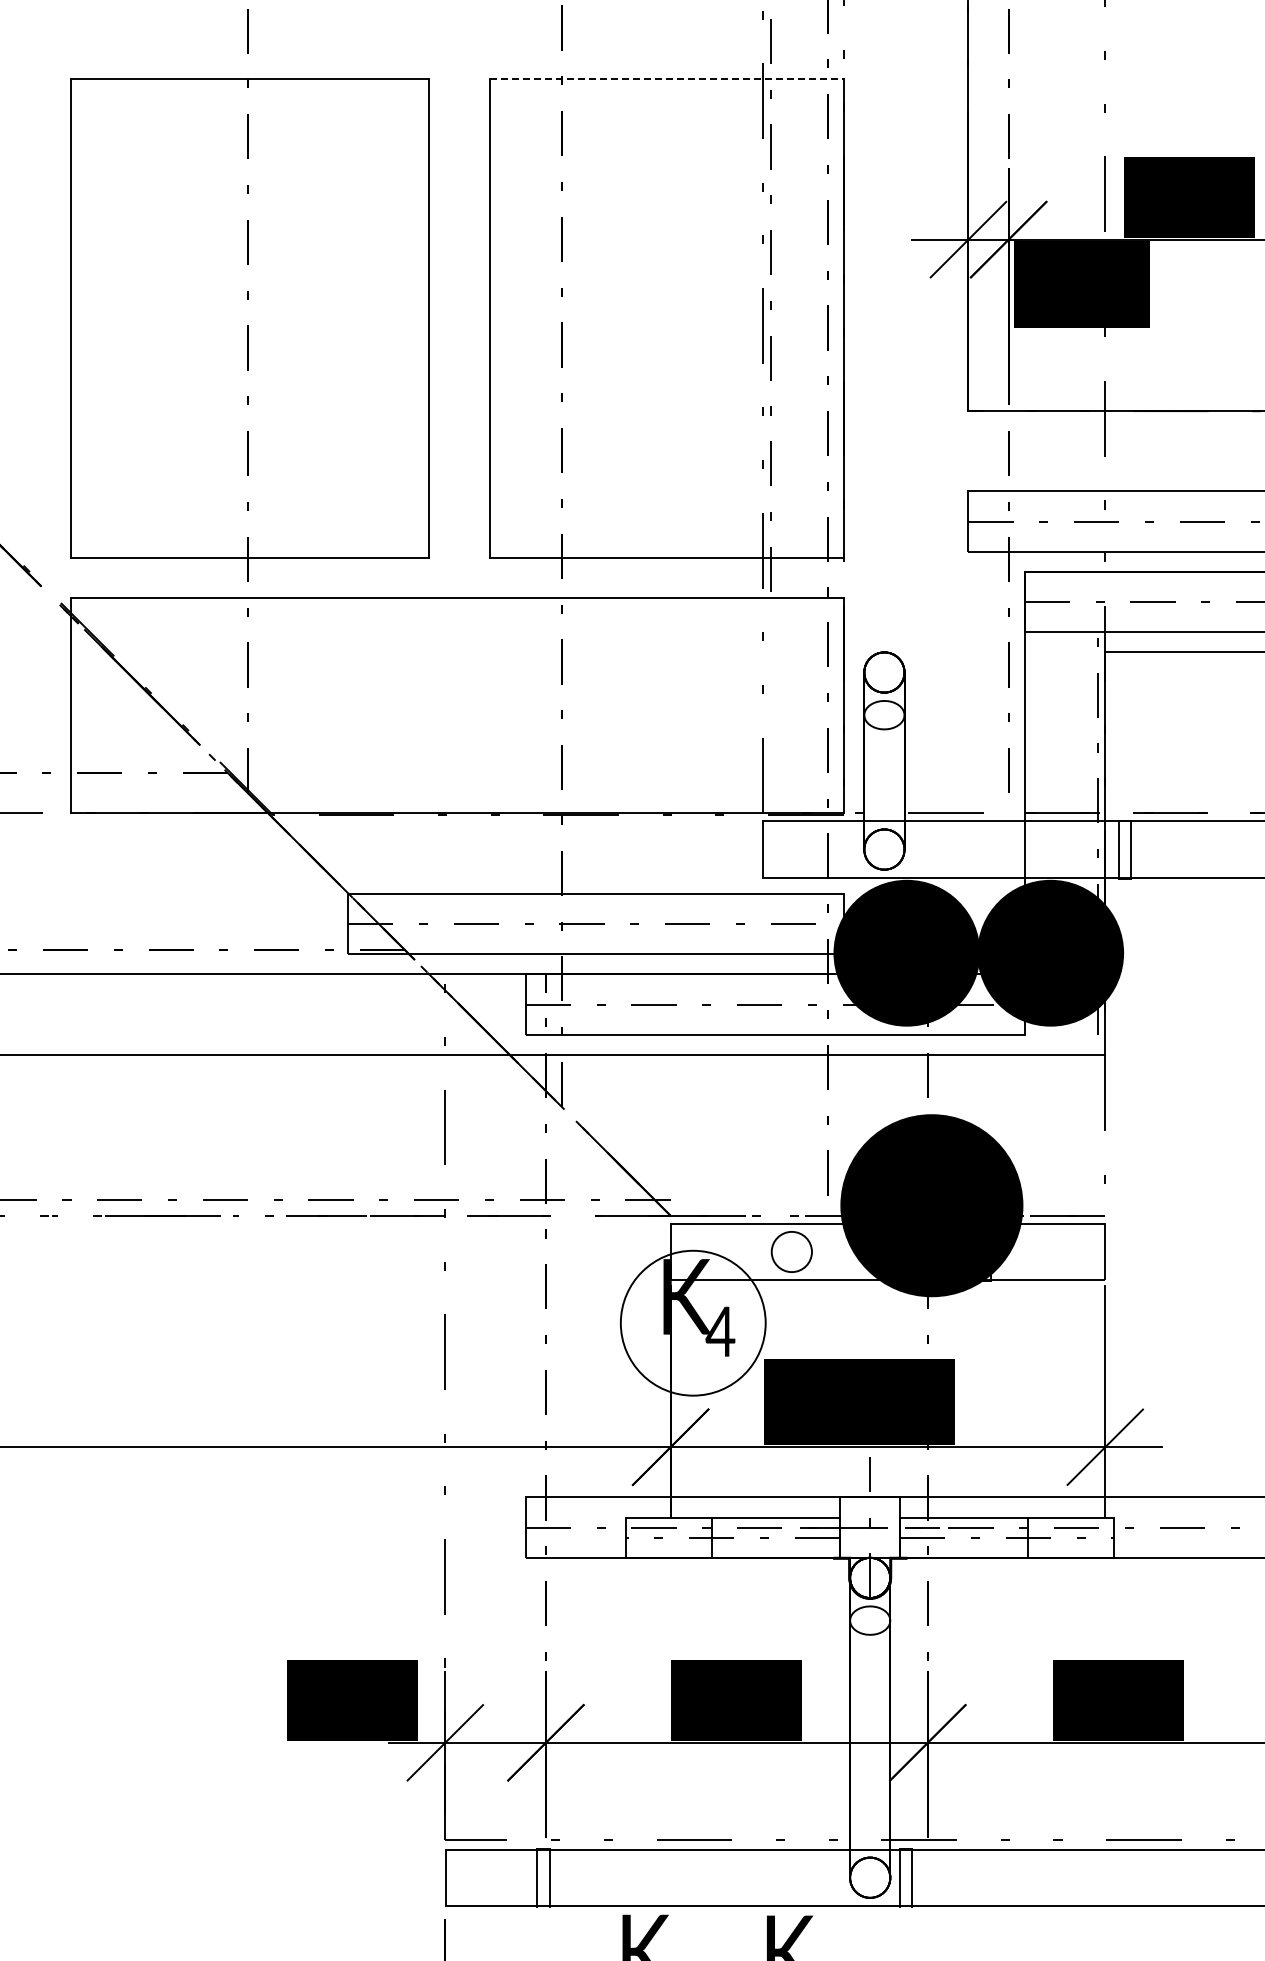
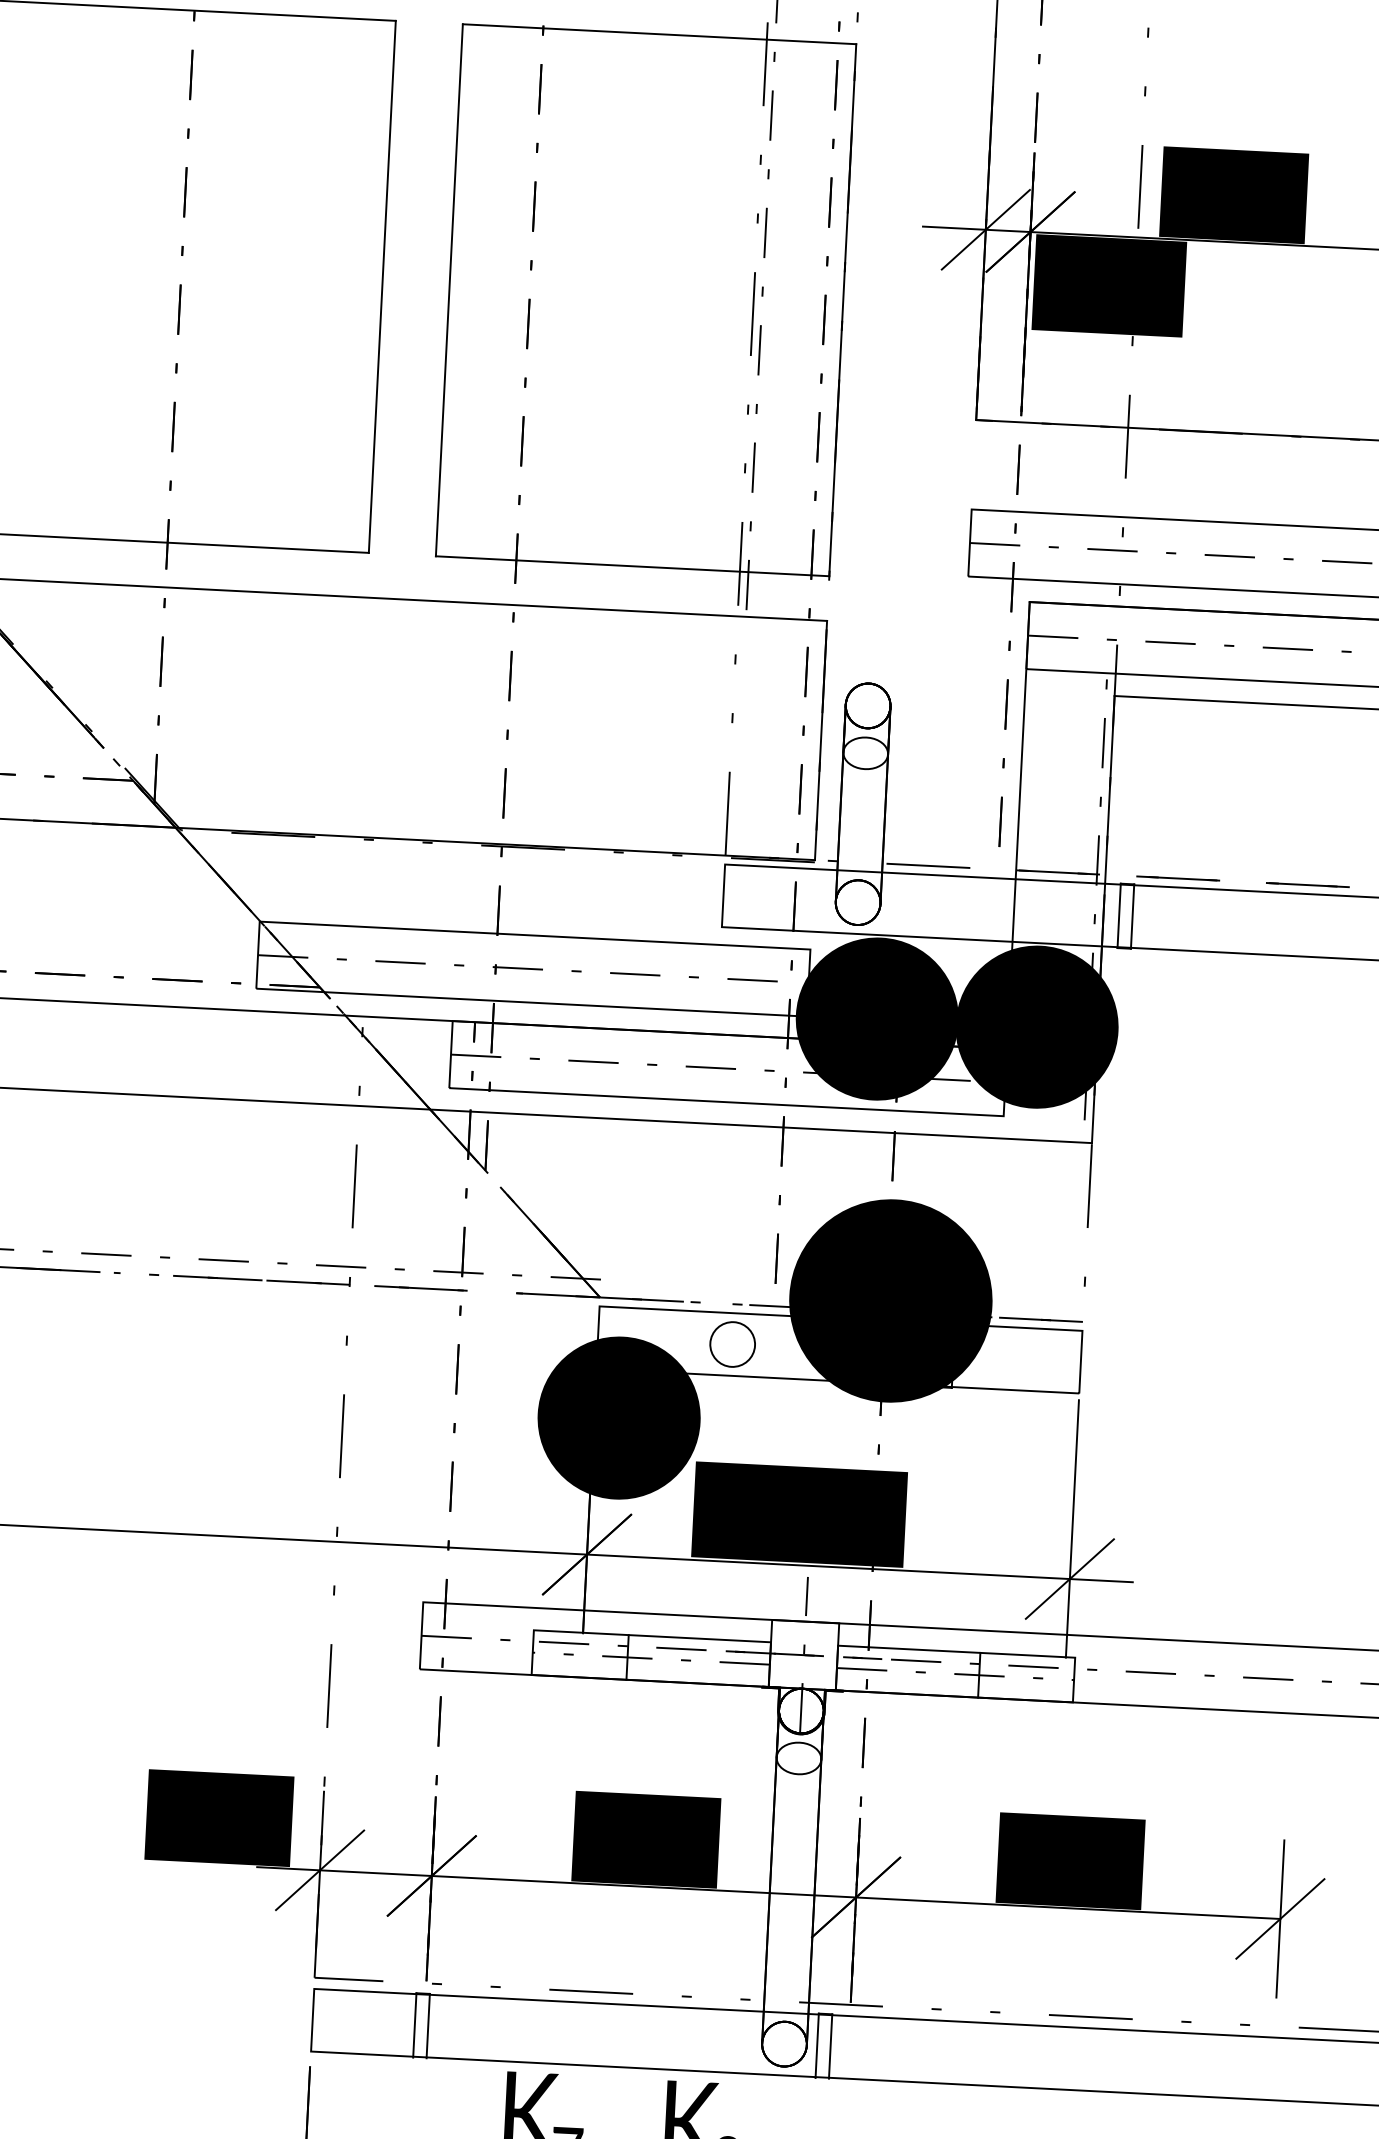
line: (667, 78) -> (660, 33), dashed -> solid
fill: (692, 1322) -> (618, 1417), added

